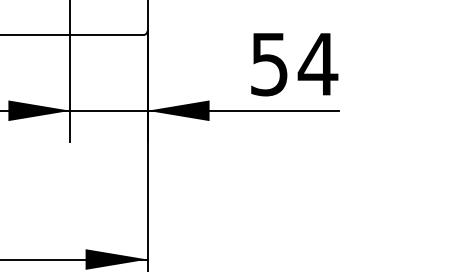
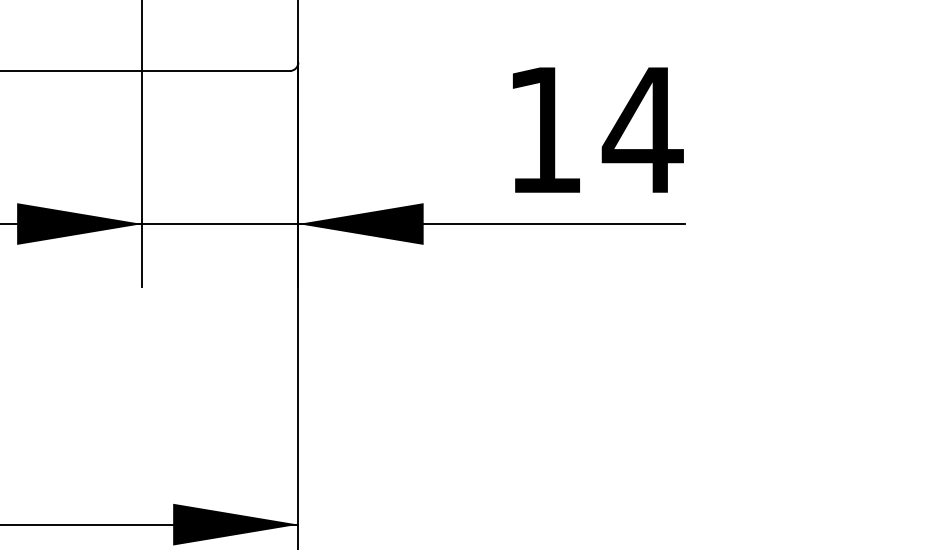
text: (269, 64) -> (544, 130), 54 -> 14

